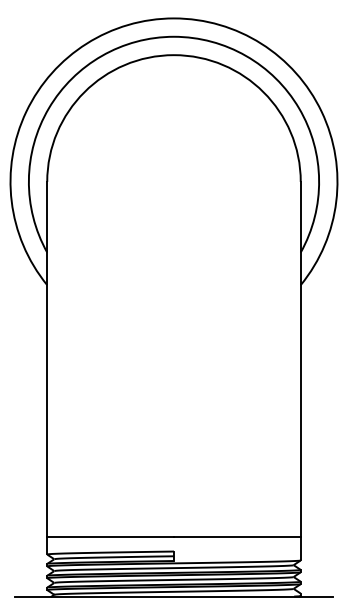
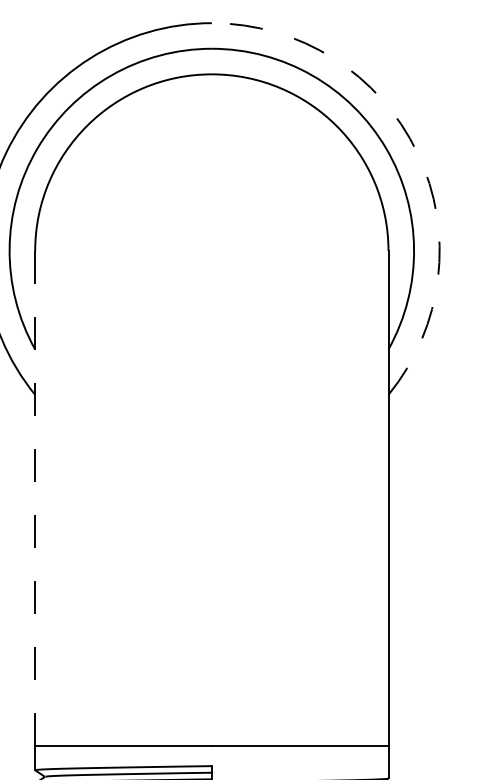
arc: (321, 111) -> (417, 152), solid -> dashed
line: (47, 359) -> (35, 498), solid -> dashed

